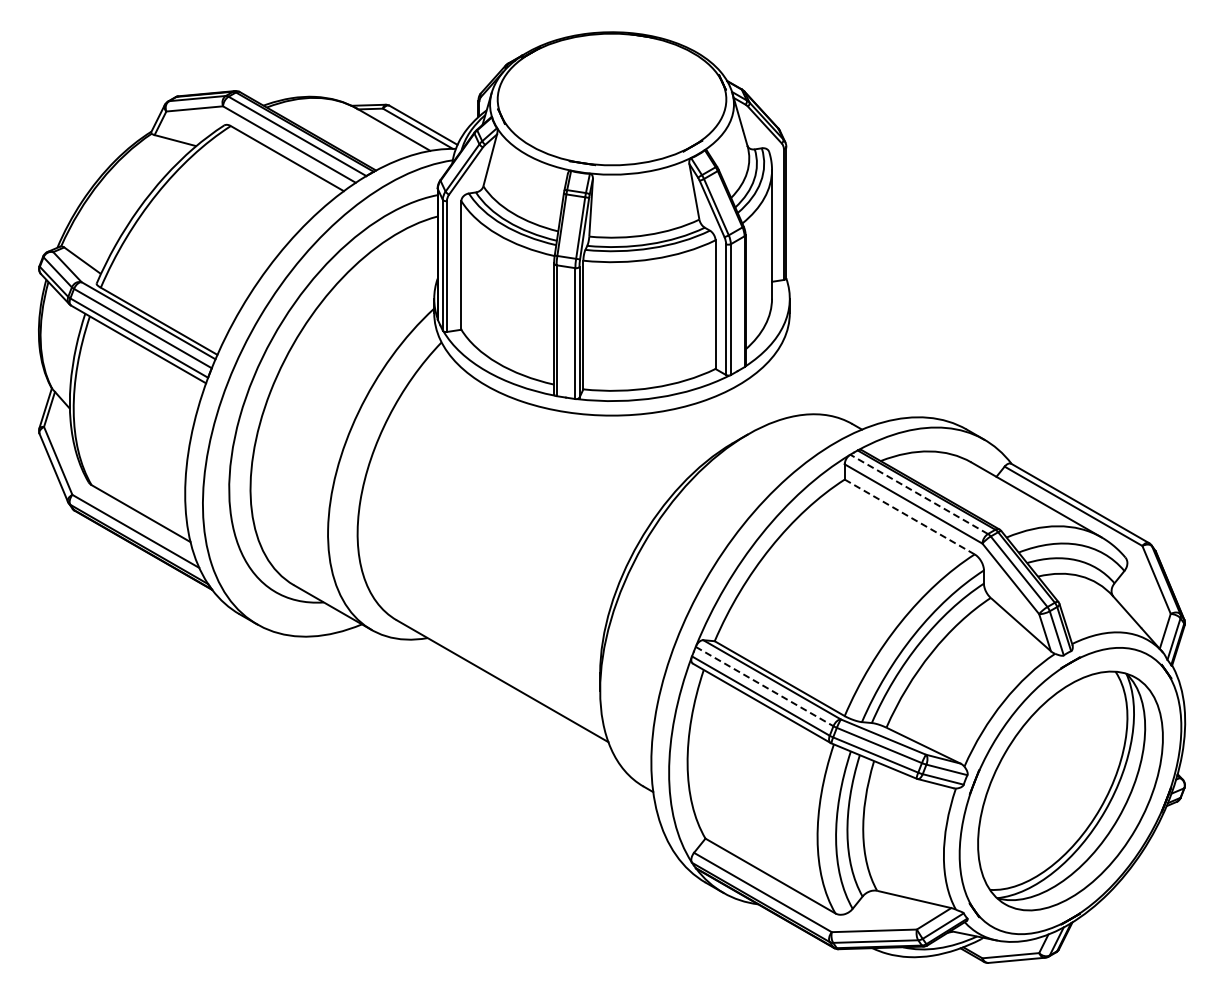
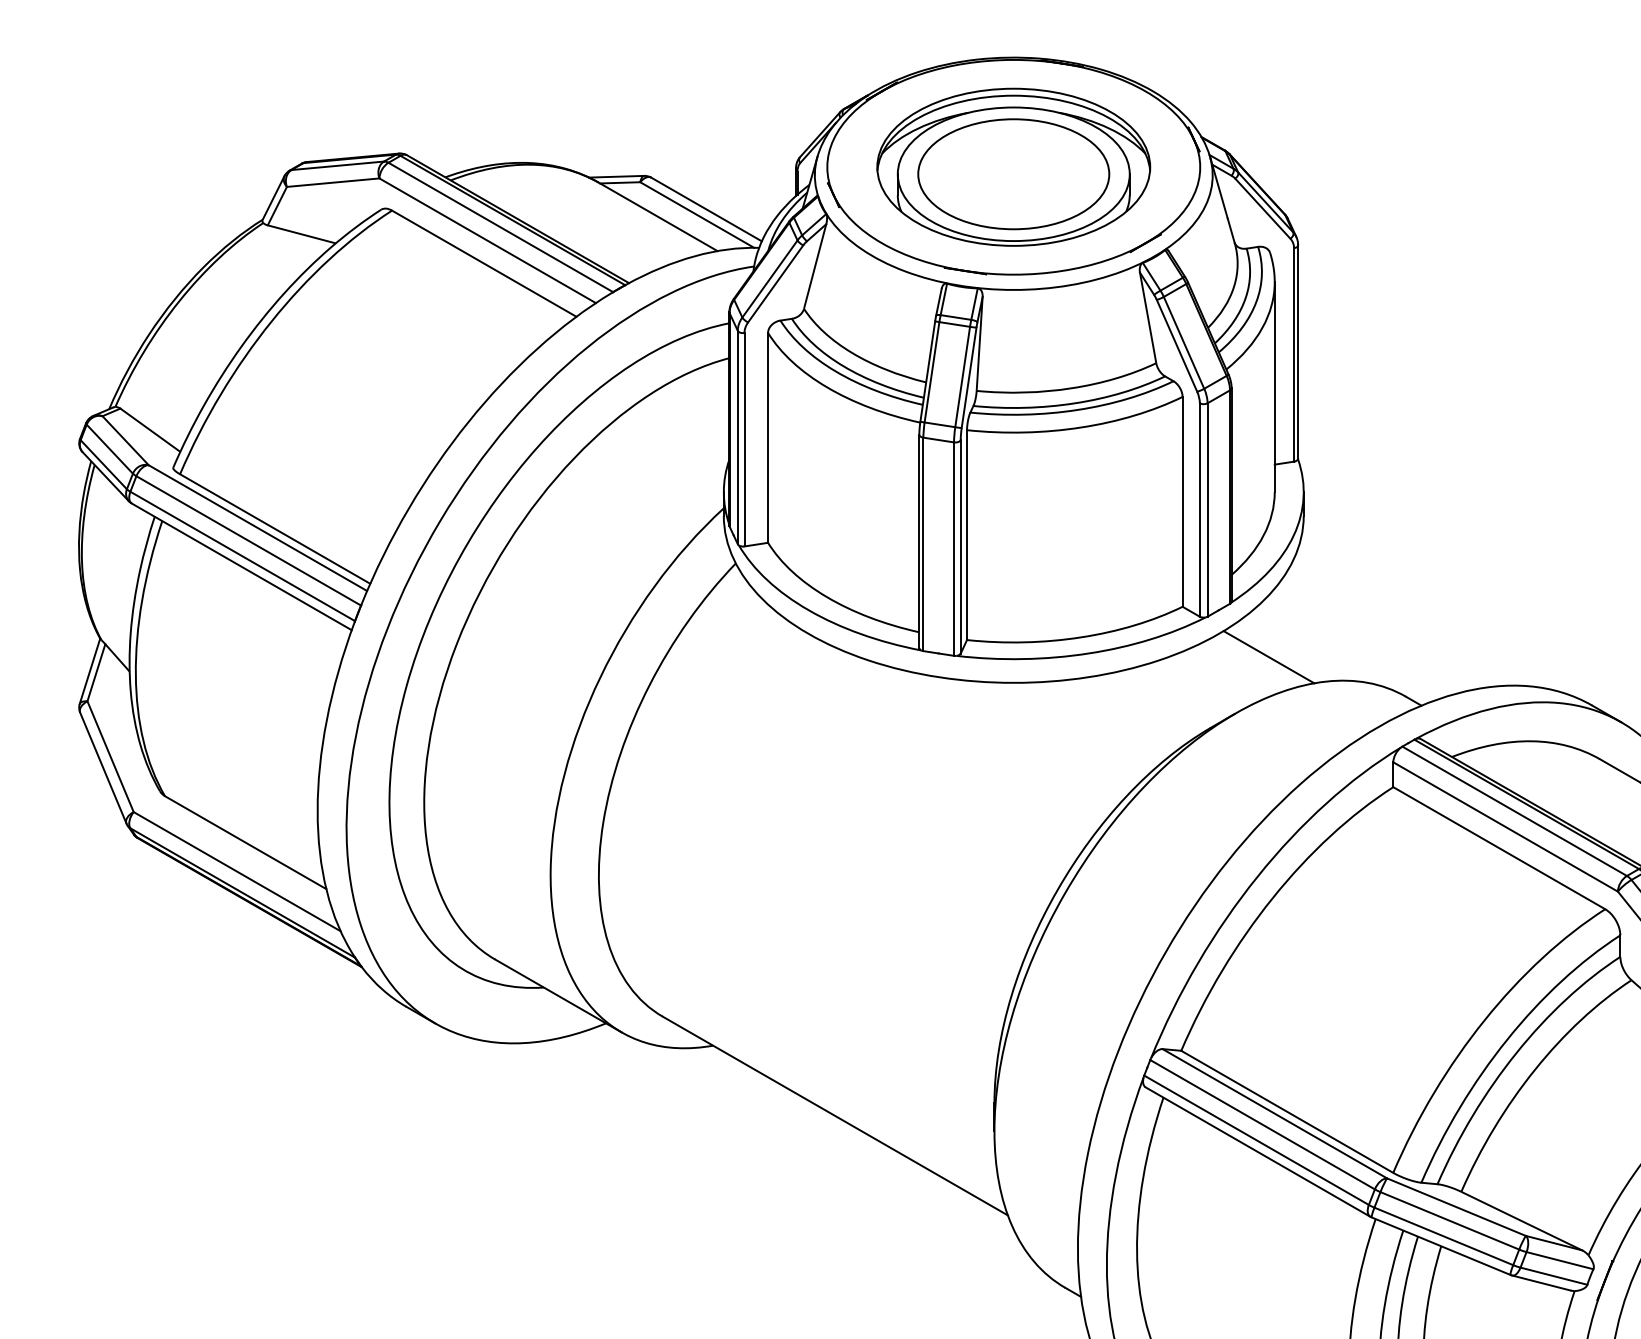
part: (611, 99) -> (1012, 167), added
line: (768, 399) -> (1268, 656), added
line: (918, 494) -> (1513, 811), dashed -> solid
line: (909, 517) -> (1498, 849), dashed -> solid
line: (765, 686) -> (1264, 1124), dashed -> solid

